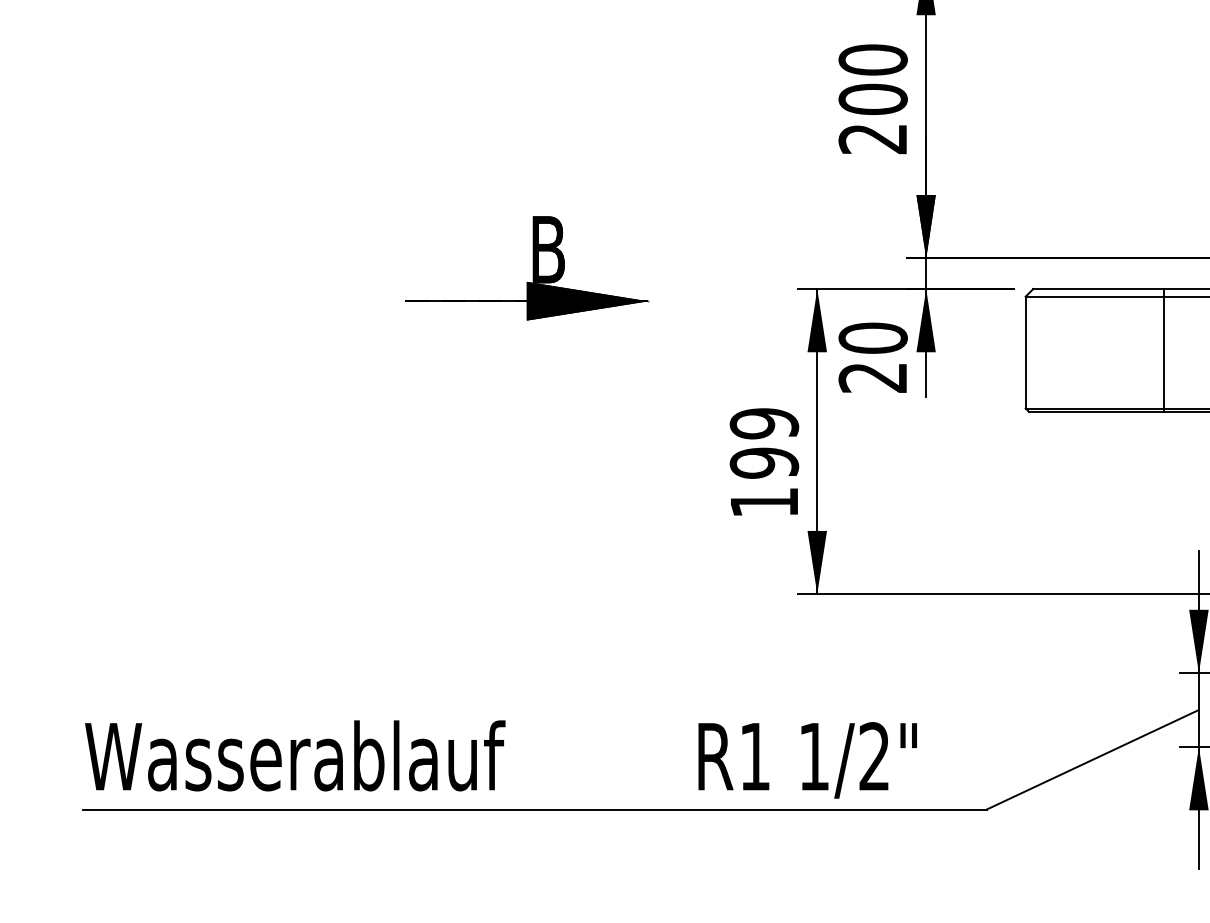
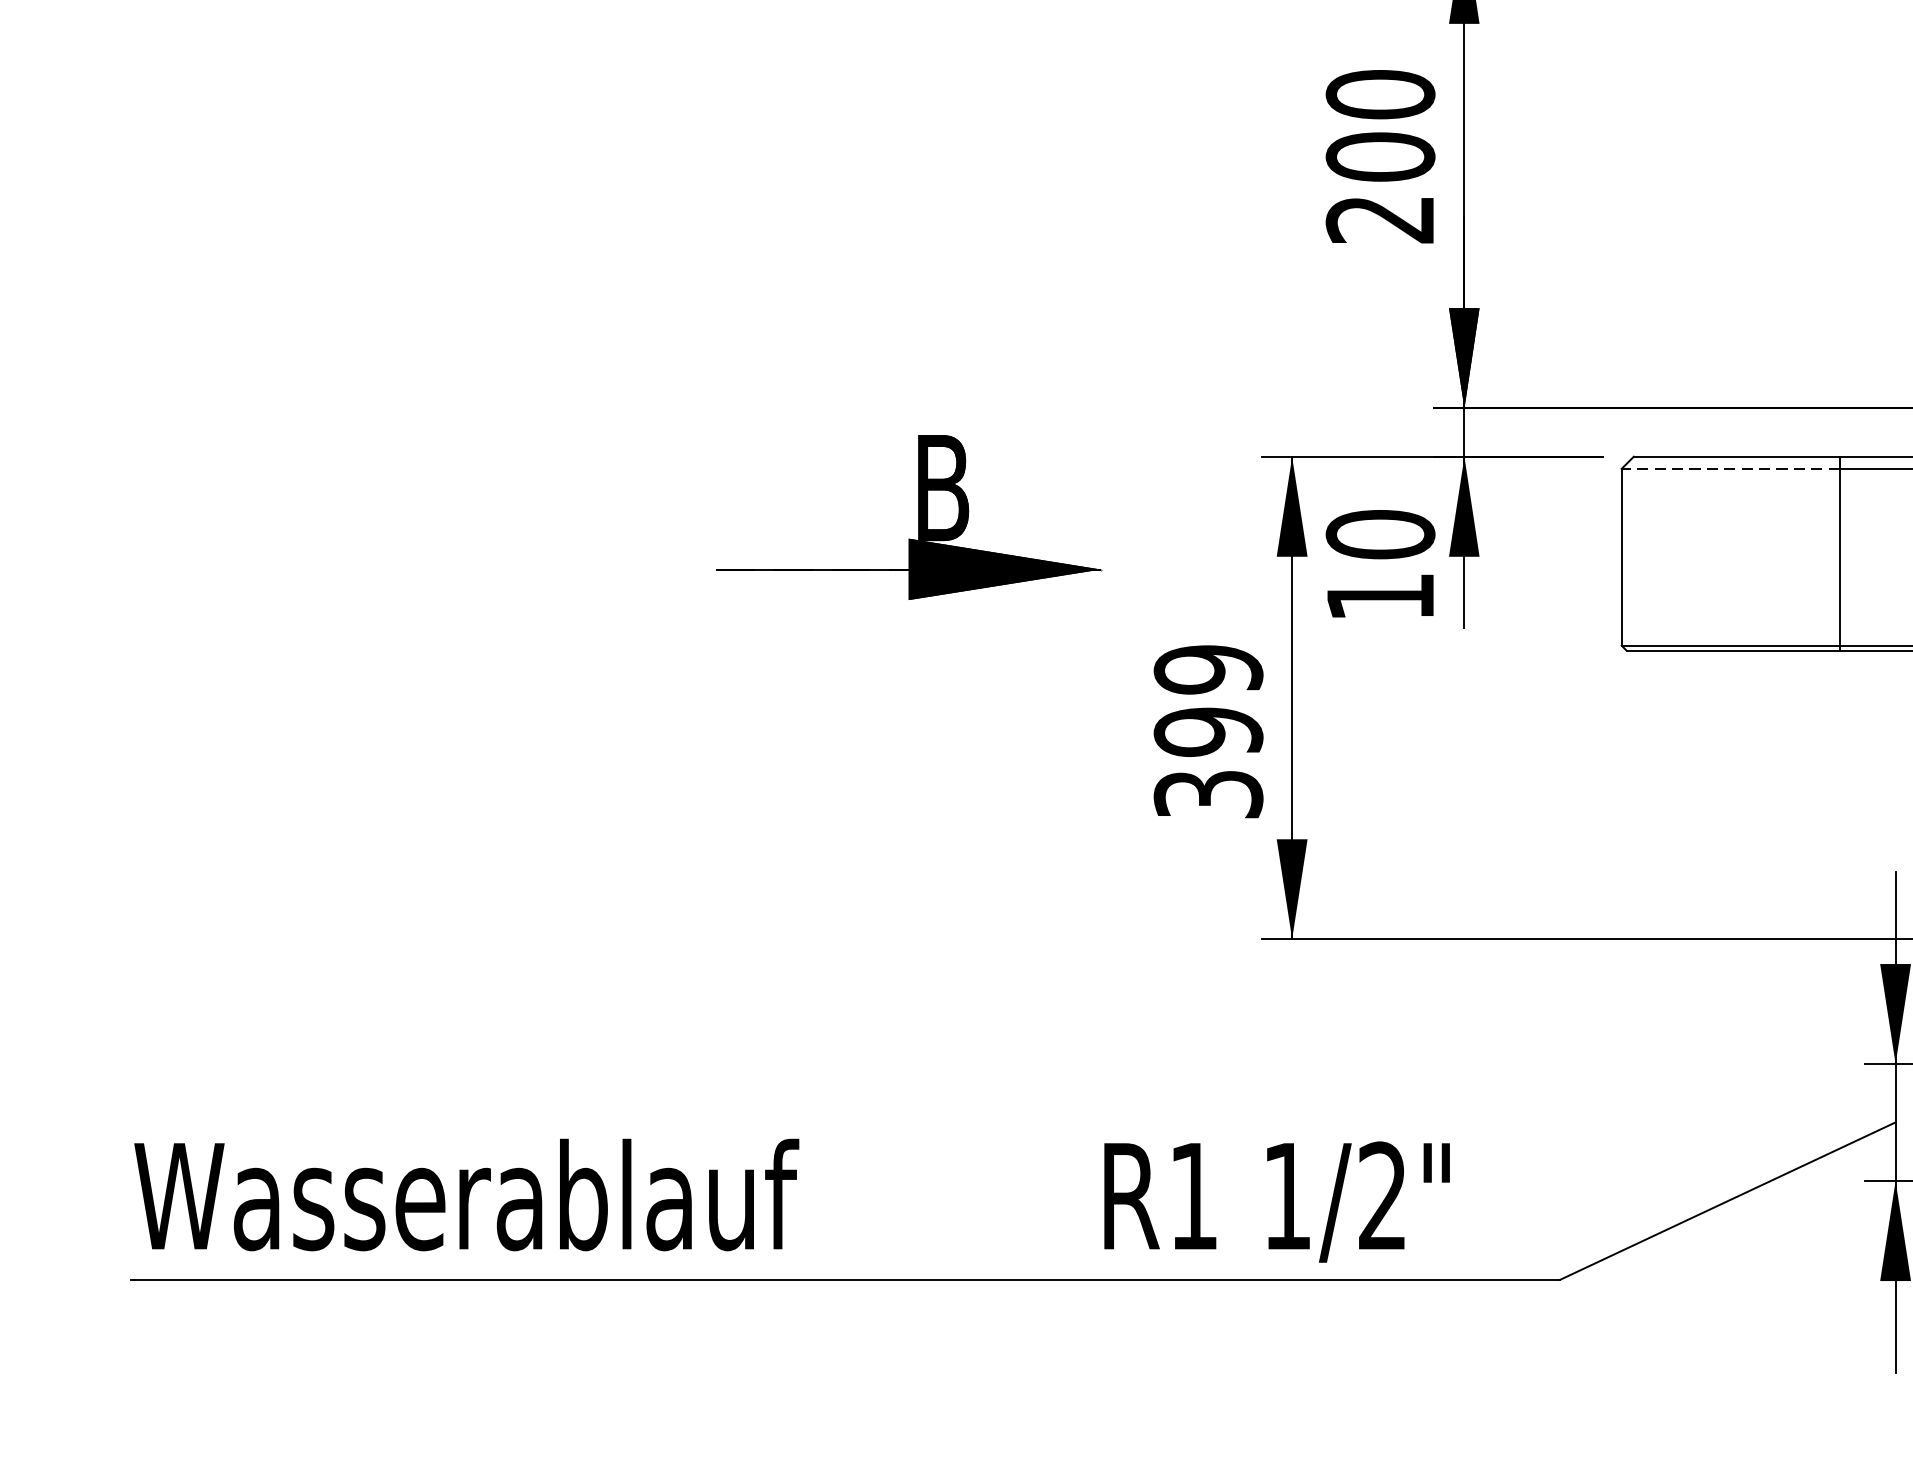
part: (527, 268) -> (909, 517), moved
line: (1094, 296) -> (1730, 468), solid -> dashed
text: (872, 377) -> (1379, 596), 20 -> 10
text: (764, 502) -> (1208, 794), 199 -> 399

